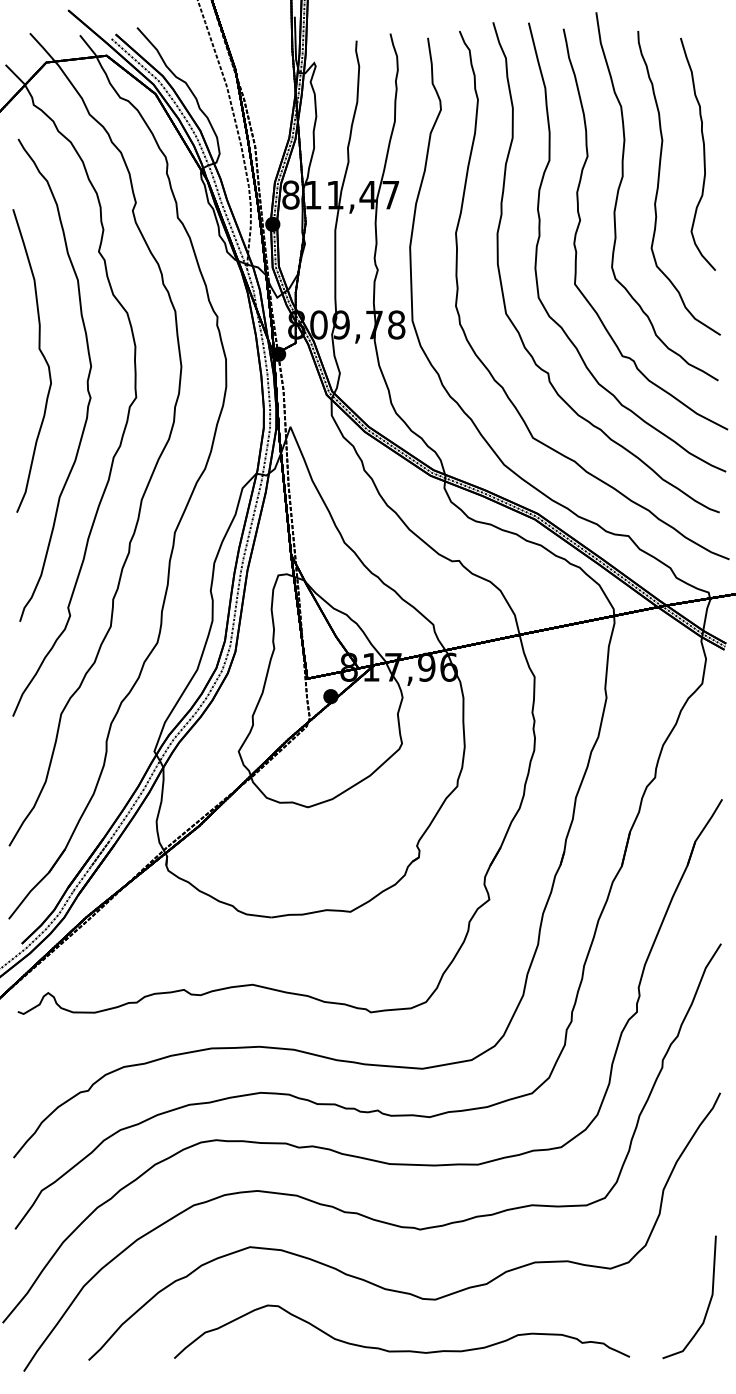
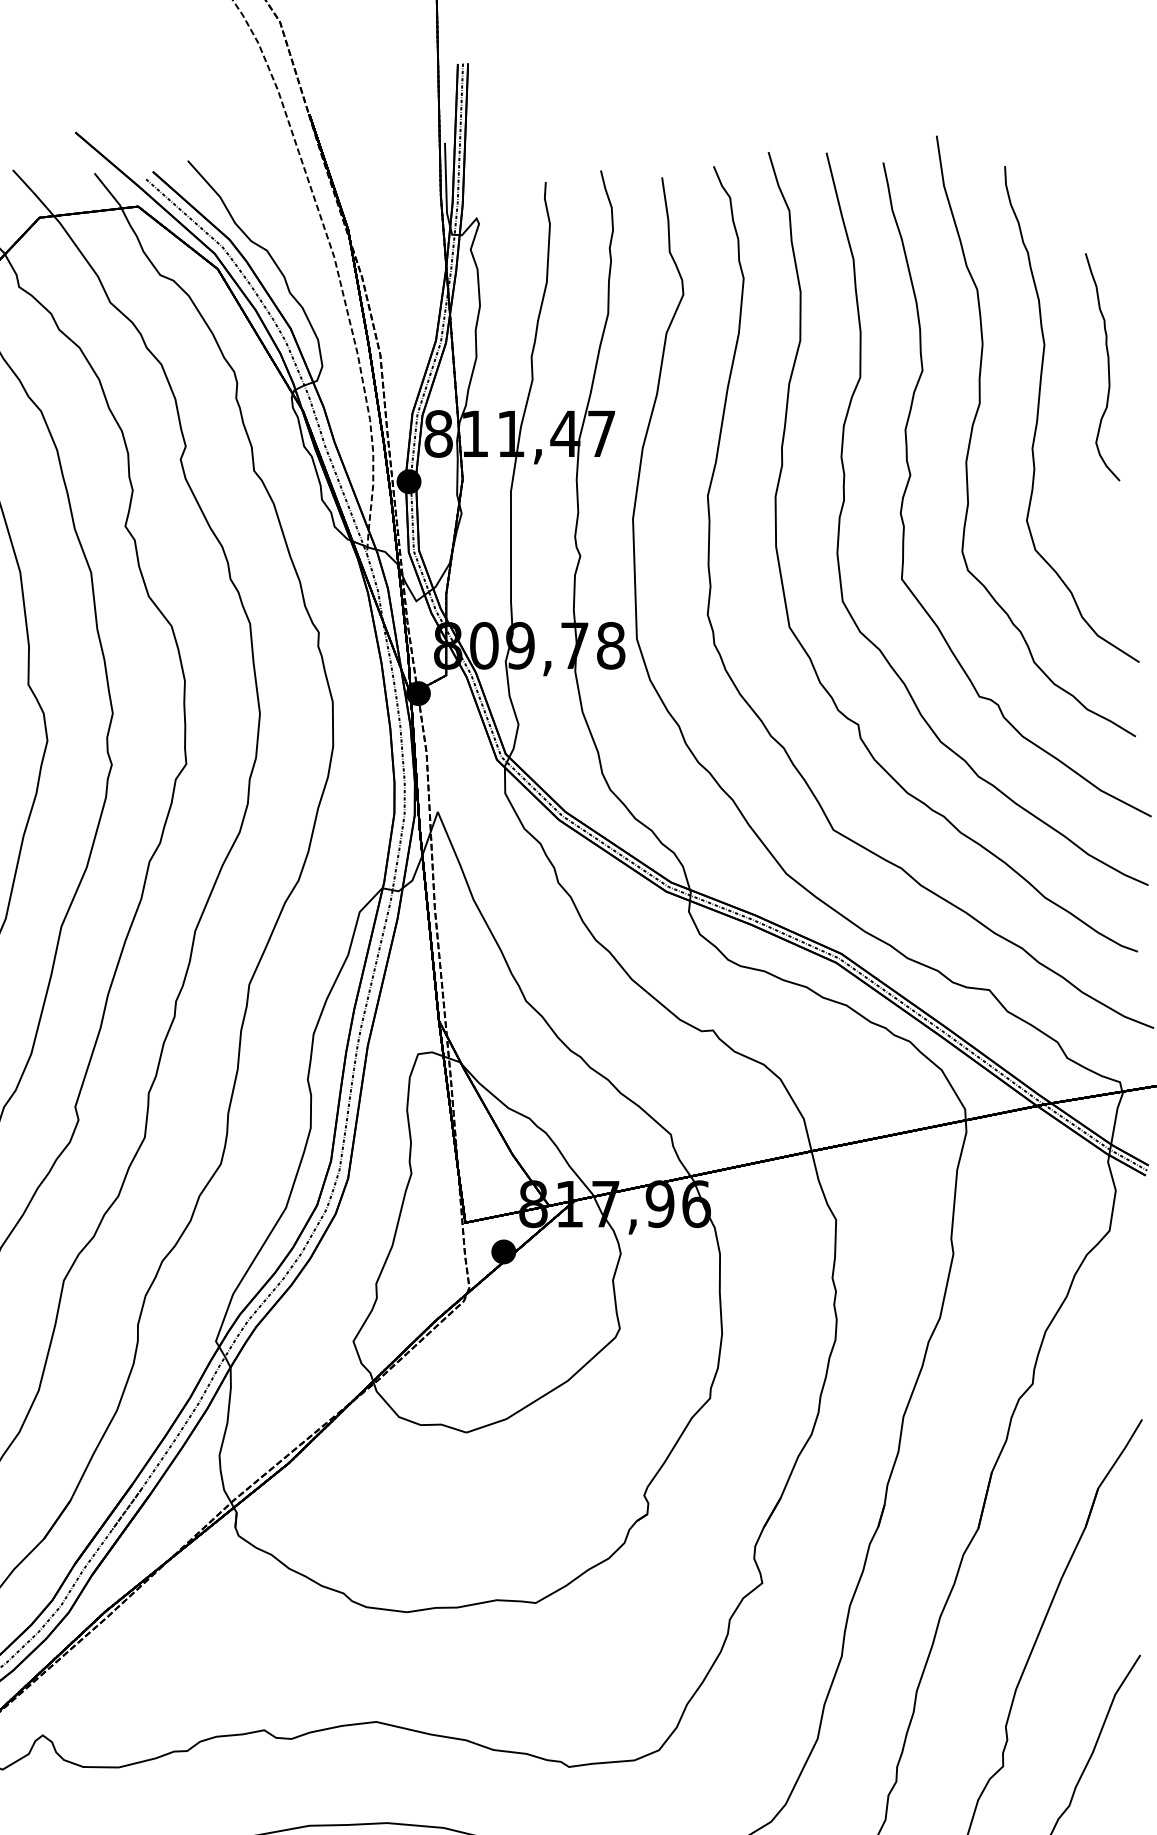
part: (697, 153) -> (1101, 366), size x0.6

